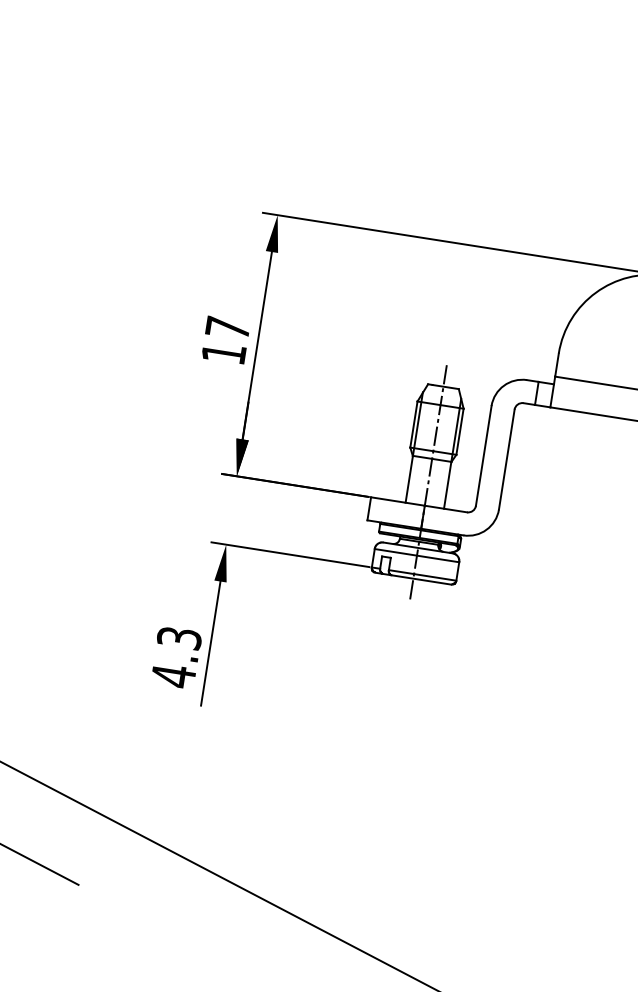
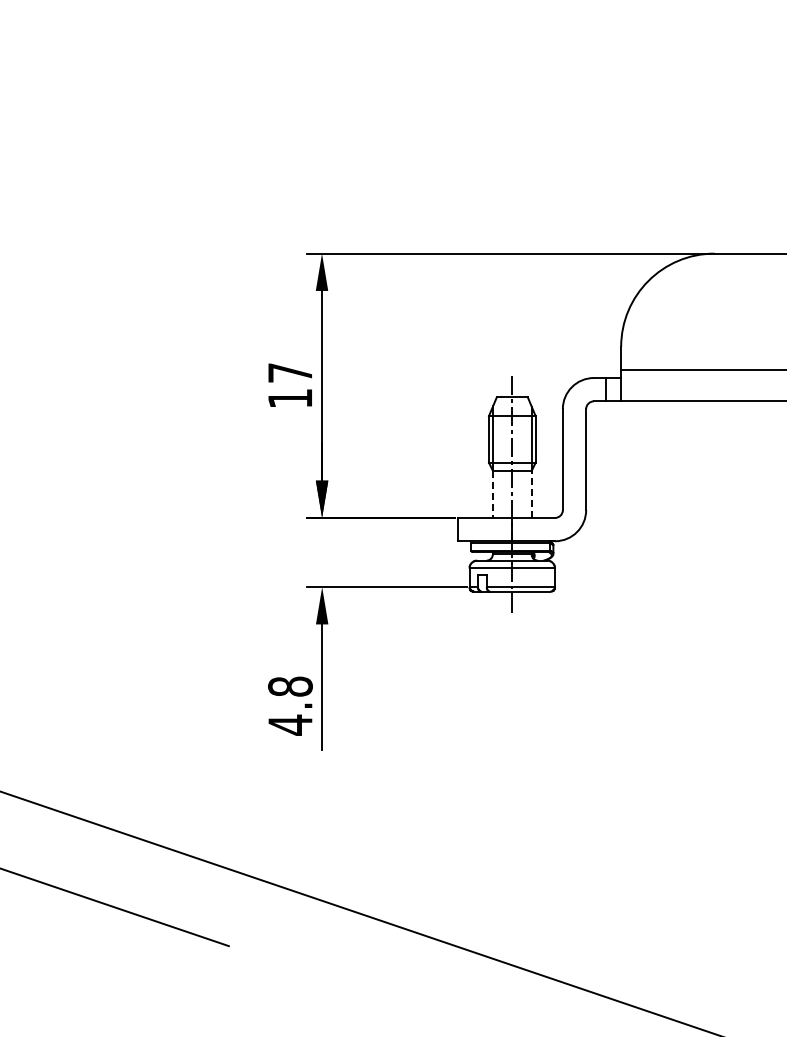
line: (408, 479) -> (492, 494), solid -> dashed
line: (447, 485) -> (531, 494), solid -> dashed
text: (179, 637) -> (290, 686), 4.3 -> 4.8

